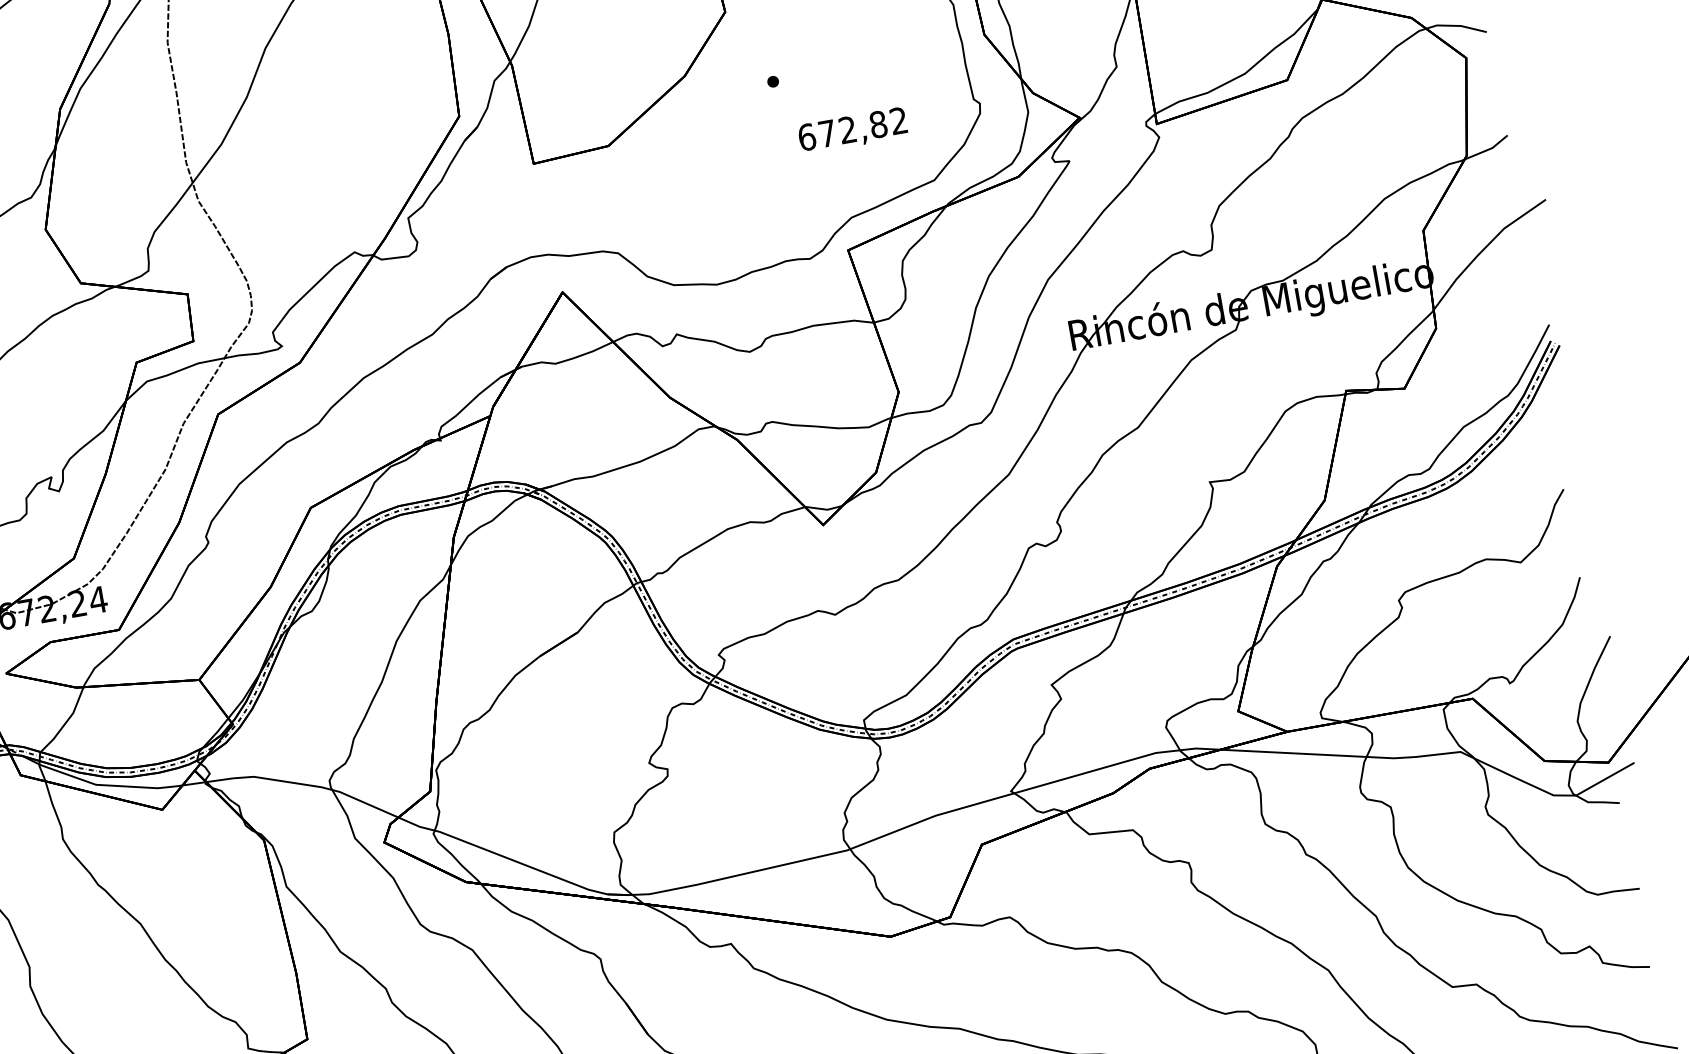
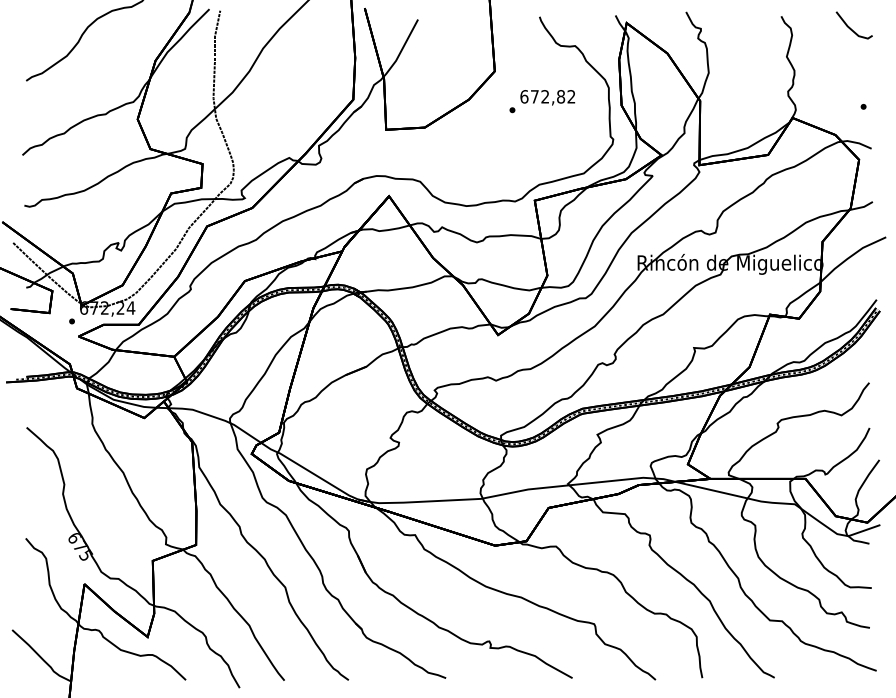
text: (852, 130) -> (547, 97), moved

